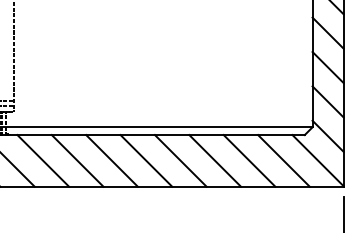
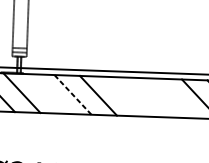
line: (43, 160) -> (47, 93), removed
line: (77, 160) -> (72, 94), solid -> dashed
line: (146, 160) -> (124, 96), removed
line: (180, 160) -> (149, 97), removed
line: (215, 160) -> (175, 98), removed

